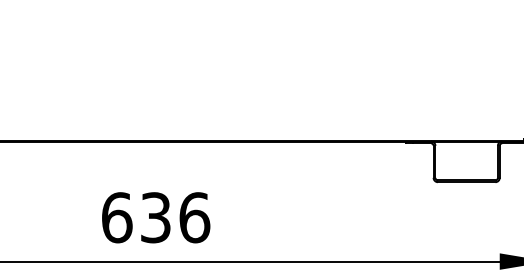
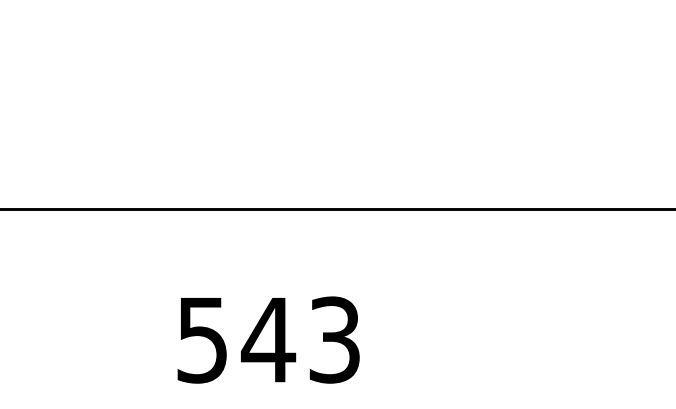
text: (156, 217) -> (269, 339), 636 -> 543

